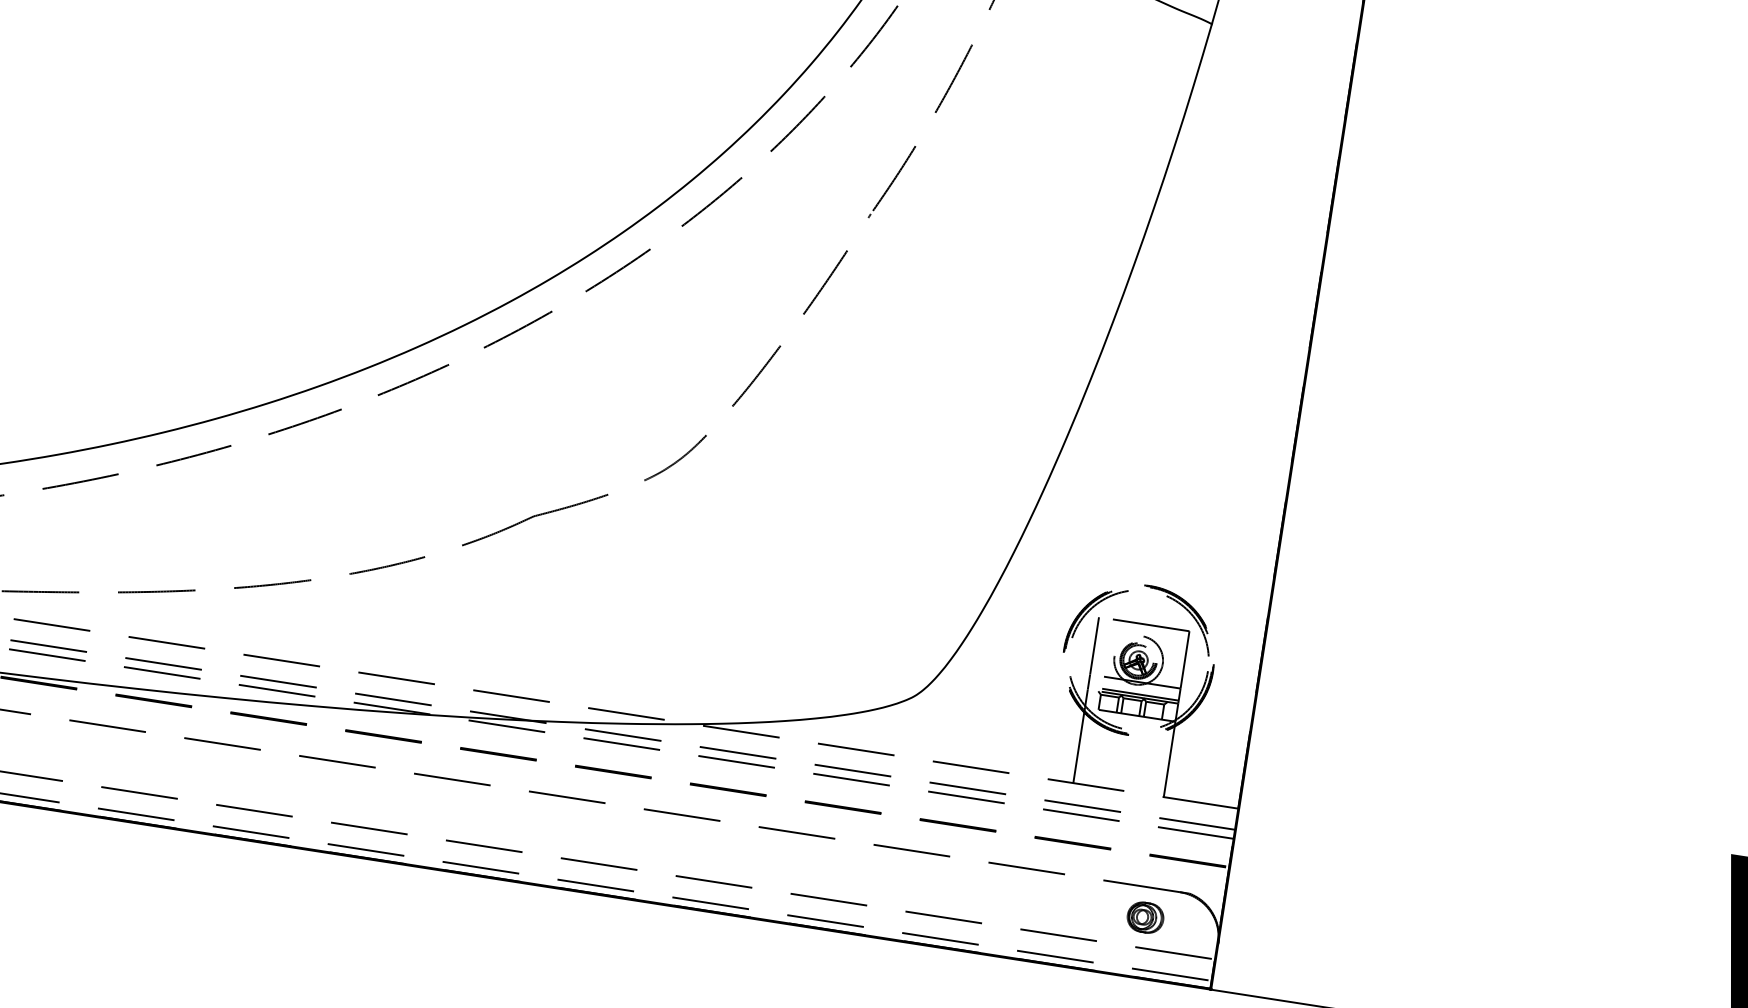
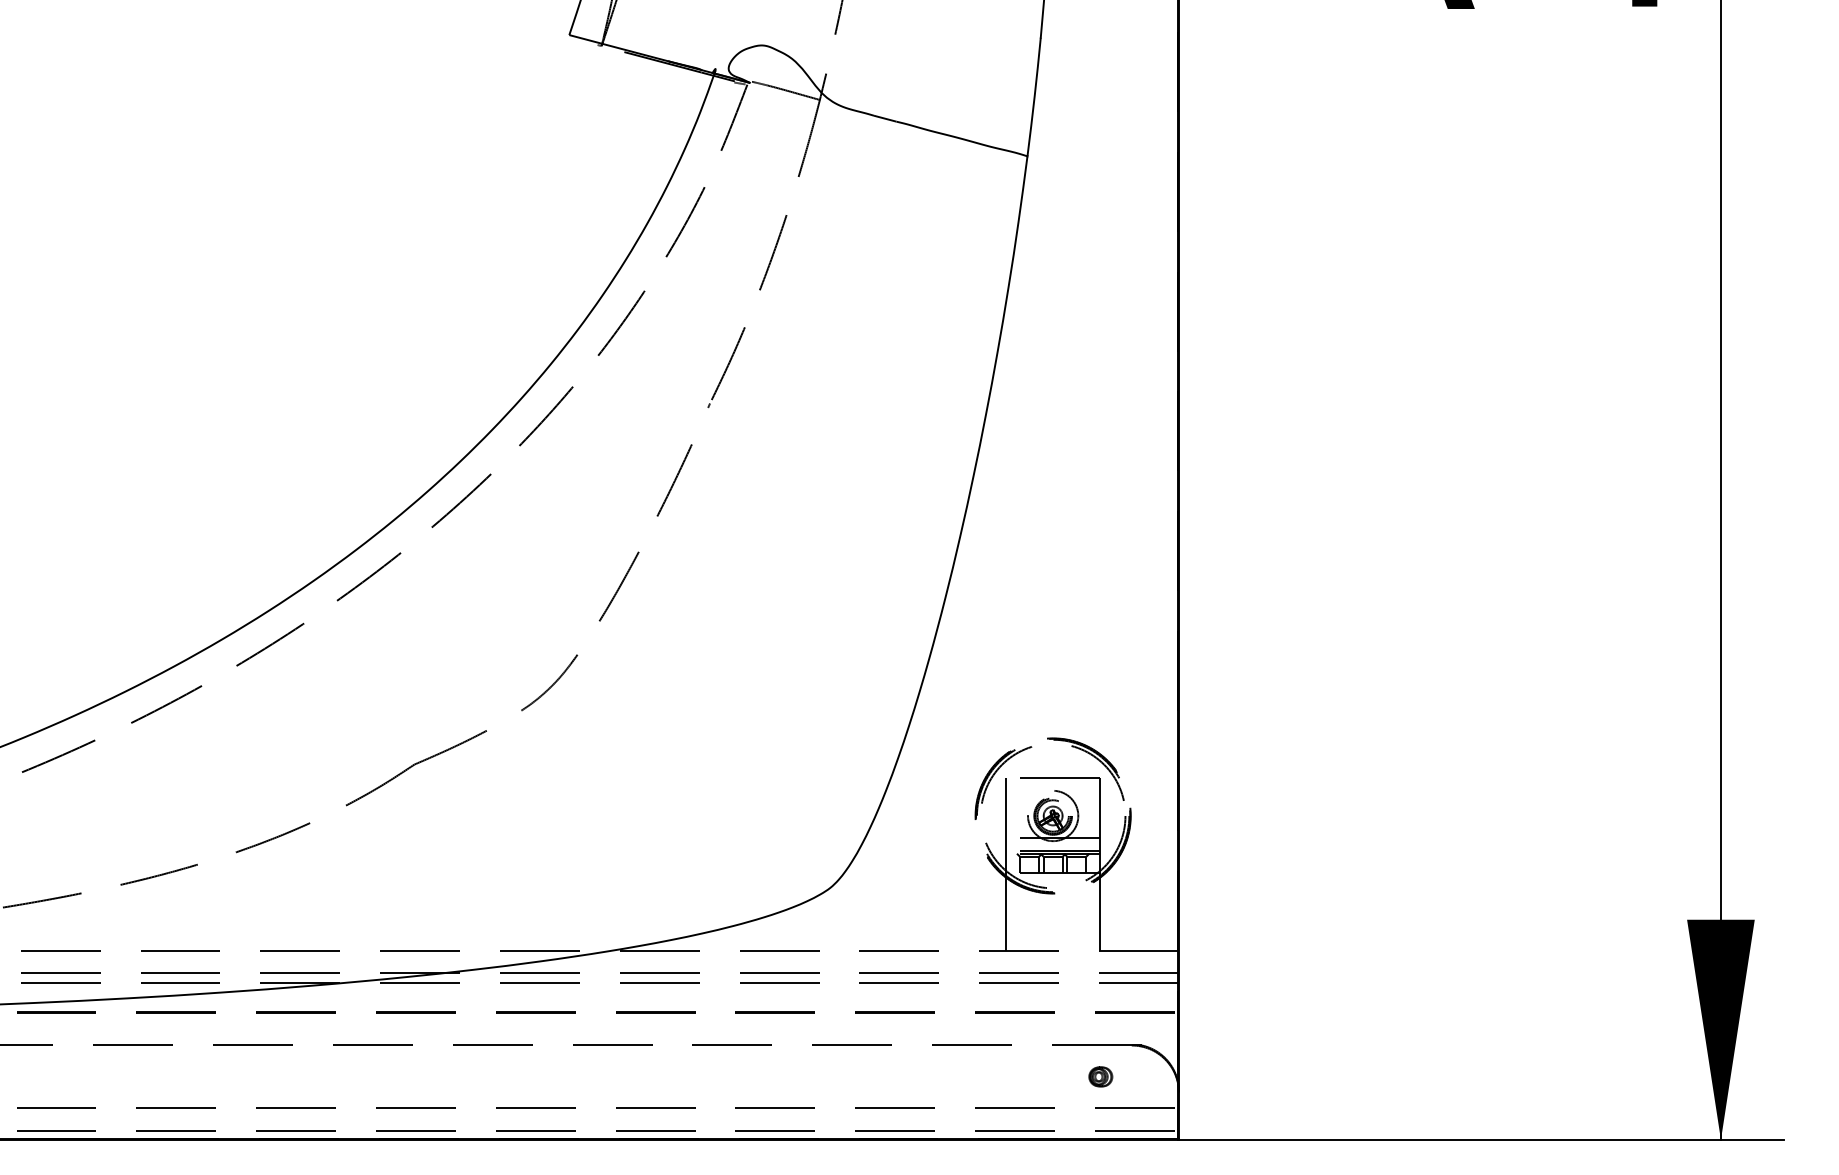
part: (1145, 917) -> (1100, 1076), size x0.62

